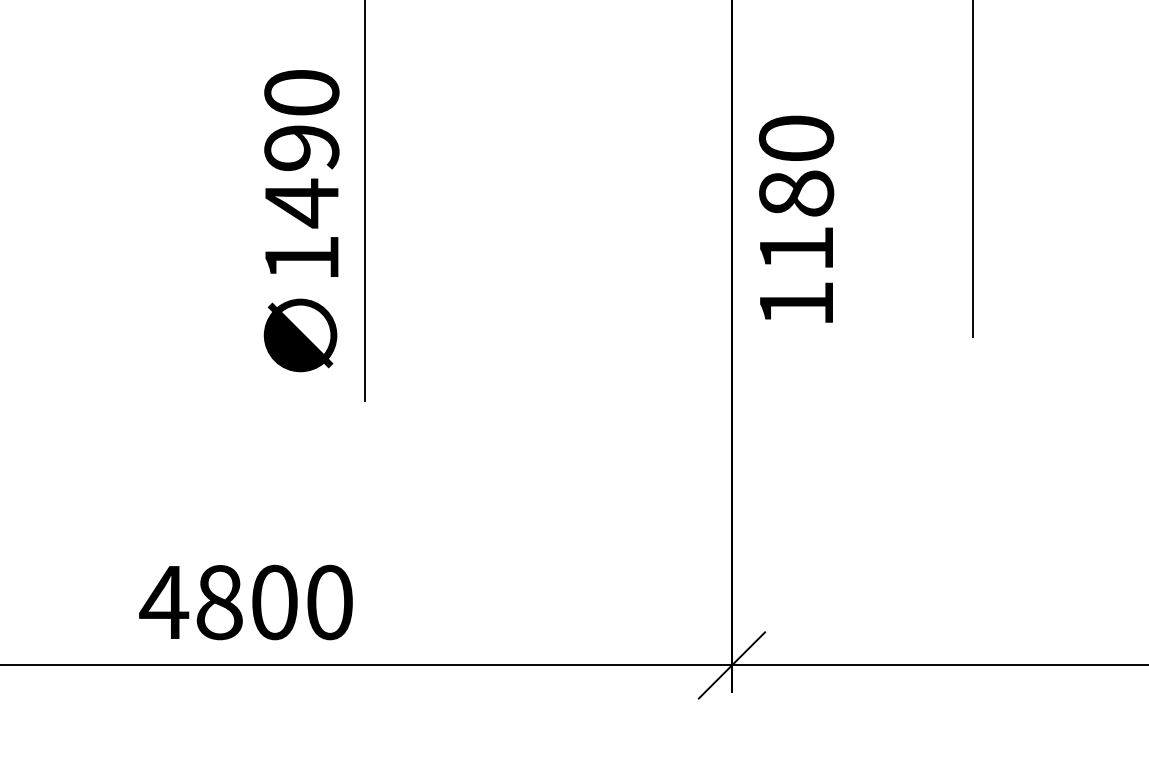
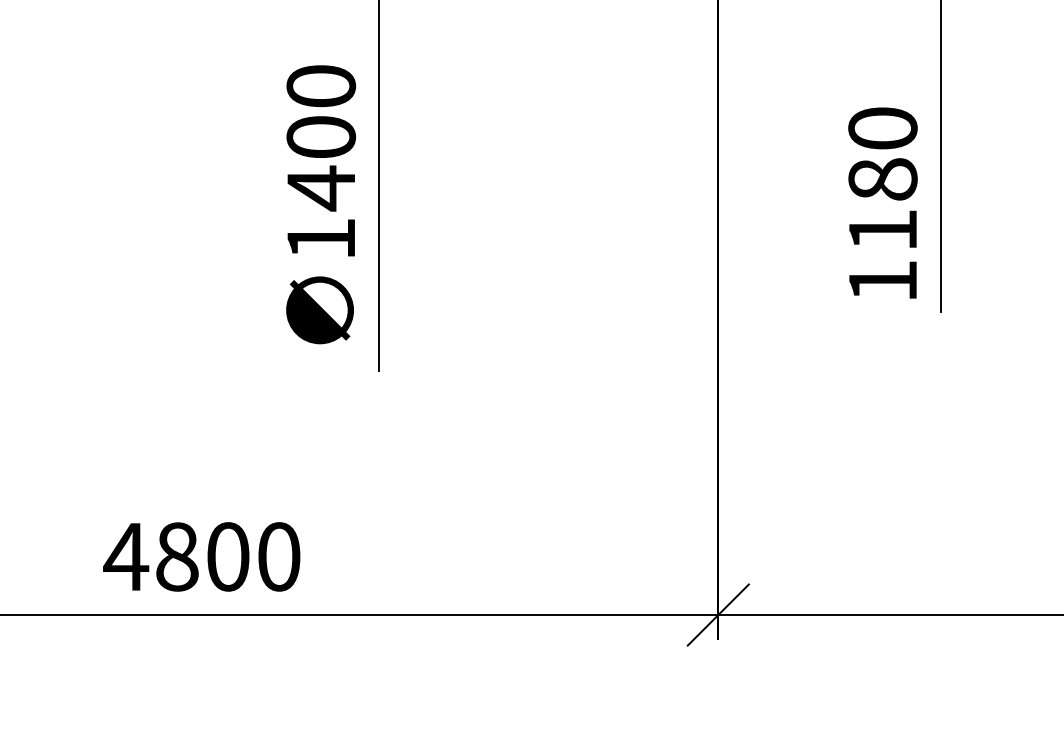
text: (302, 148) -> (321, 137), 1490 -> 1400
text: (796, 218) -> (882, 202), moved
text: (245, 602) -> (201, 556), moved

